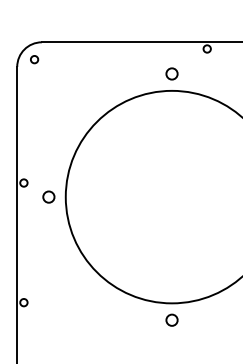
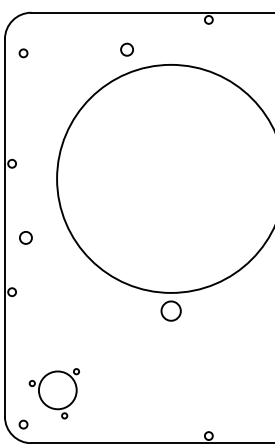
circle: (34, 59) -> (23, 53), moved
circle: (171, 73) -> (126, 49), moved
circle: (48, 196) -> (25, 237), moved
circle: (171, 319) -> (170, 310), size x1.6

